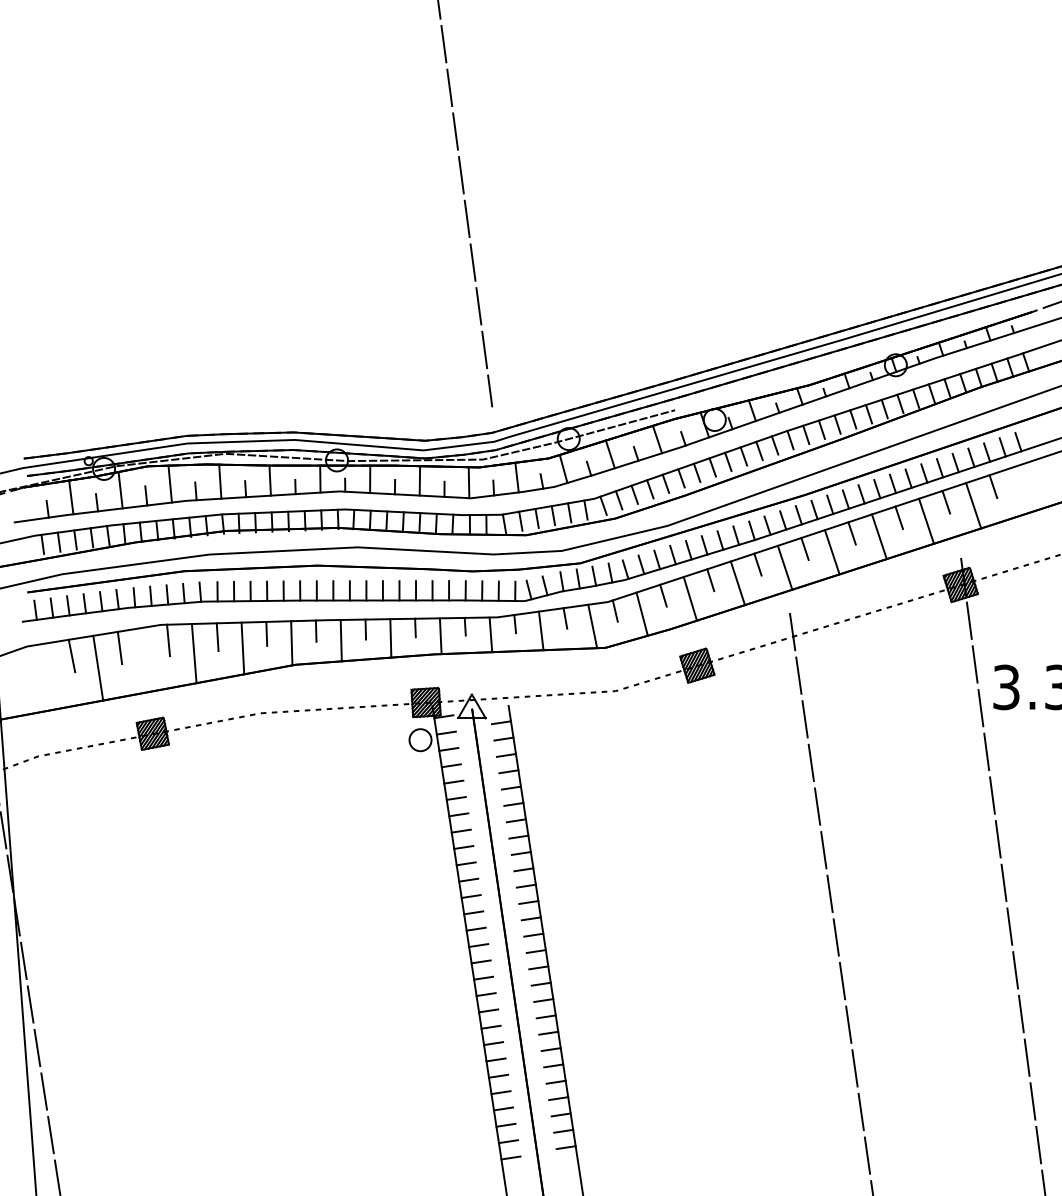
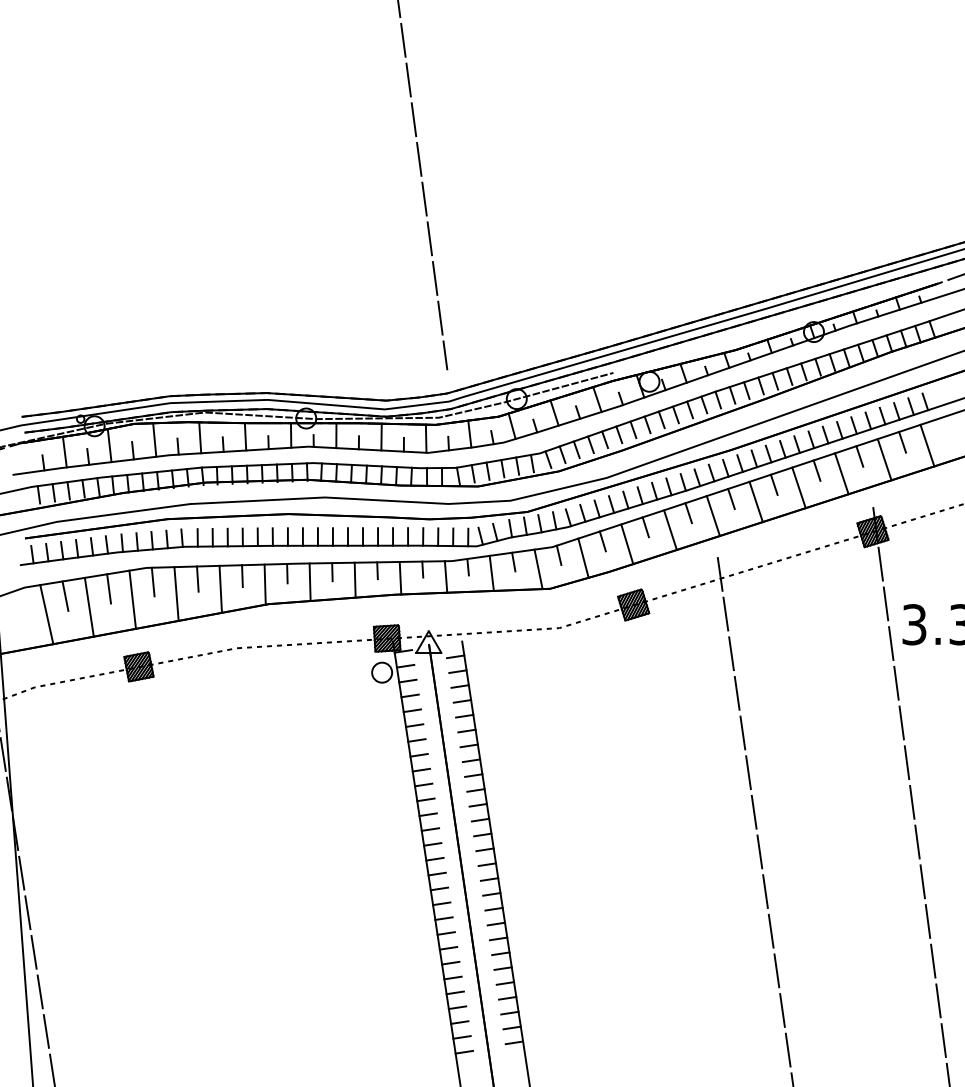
line: (1020, 490) -> (927, 445), added
line: (145, 659) -> (132, 599), added
line: (51, 676) -> (46, 614), added

